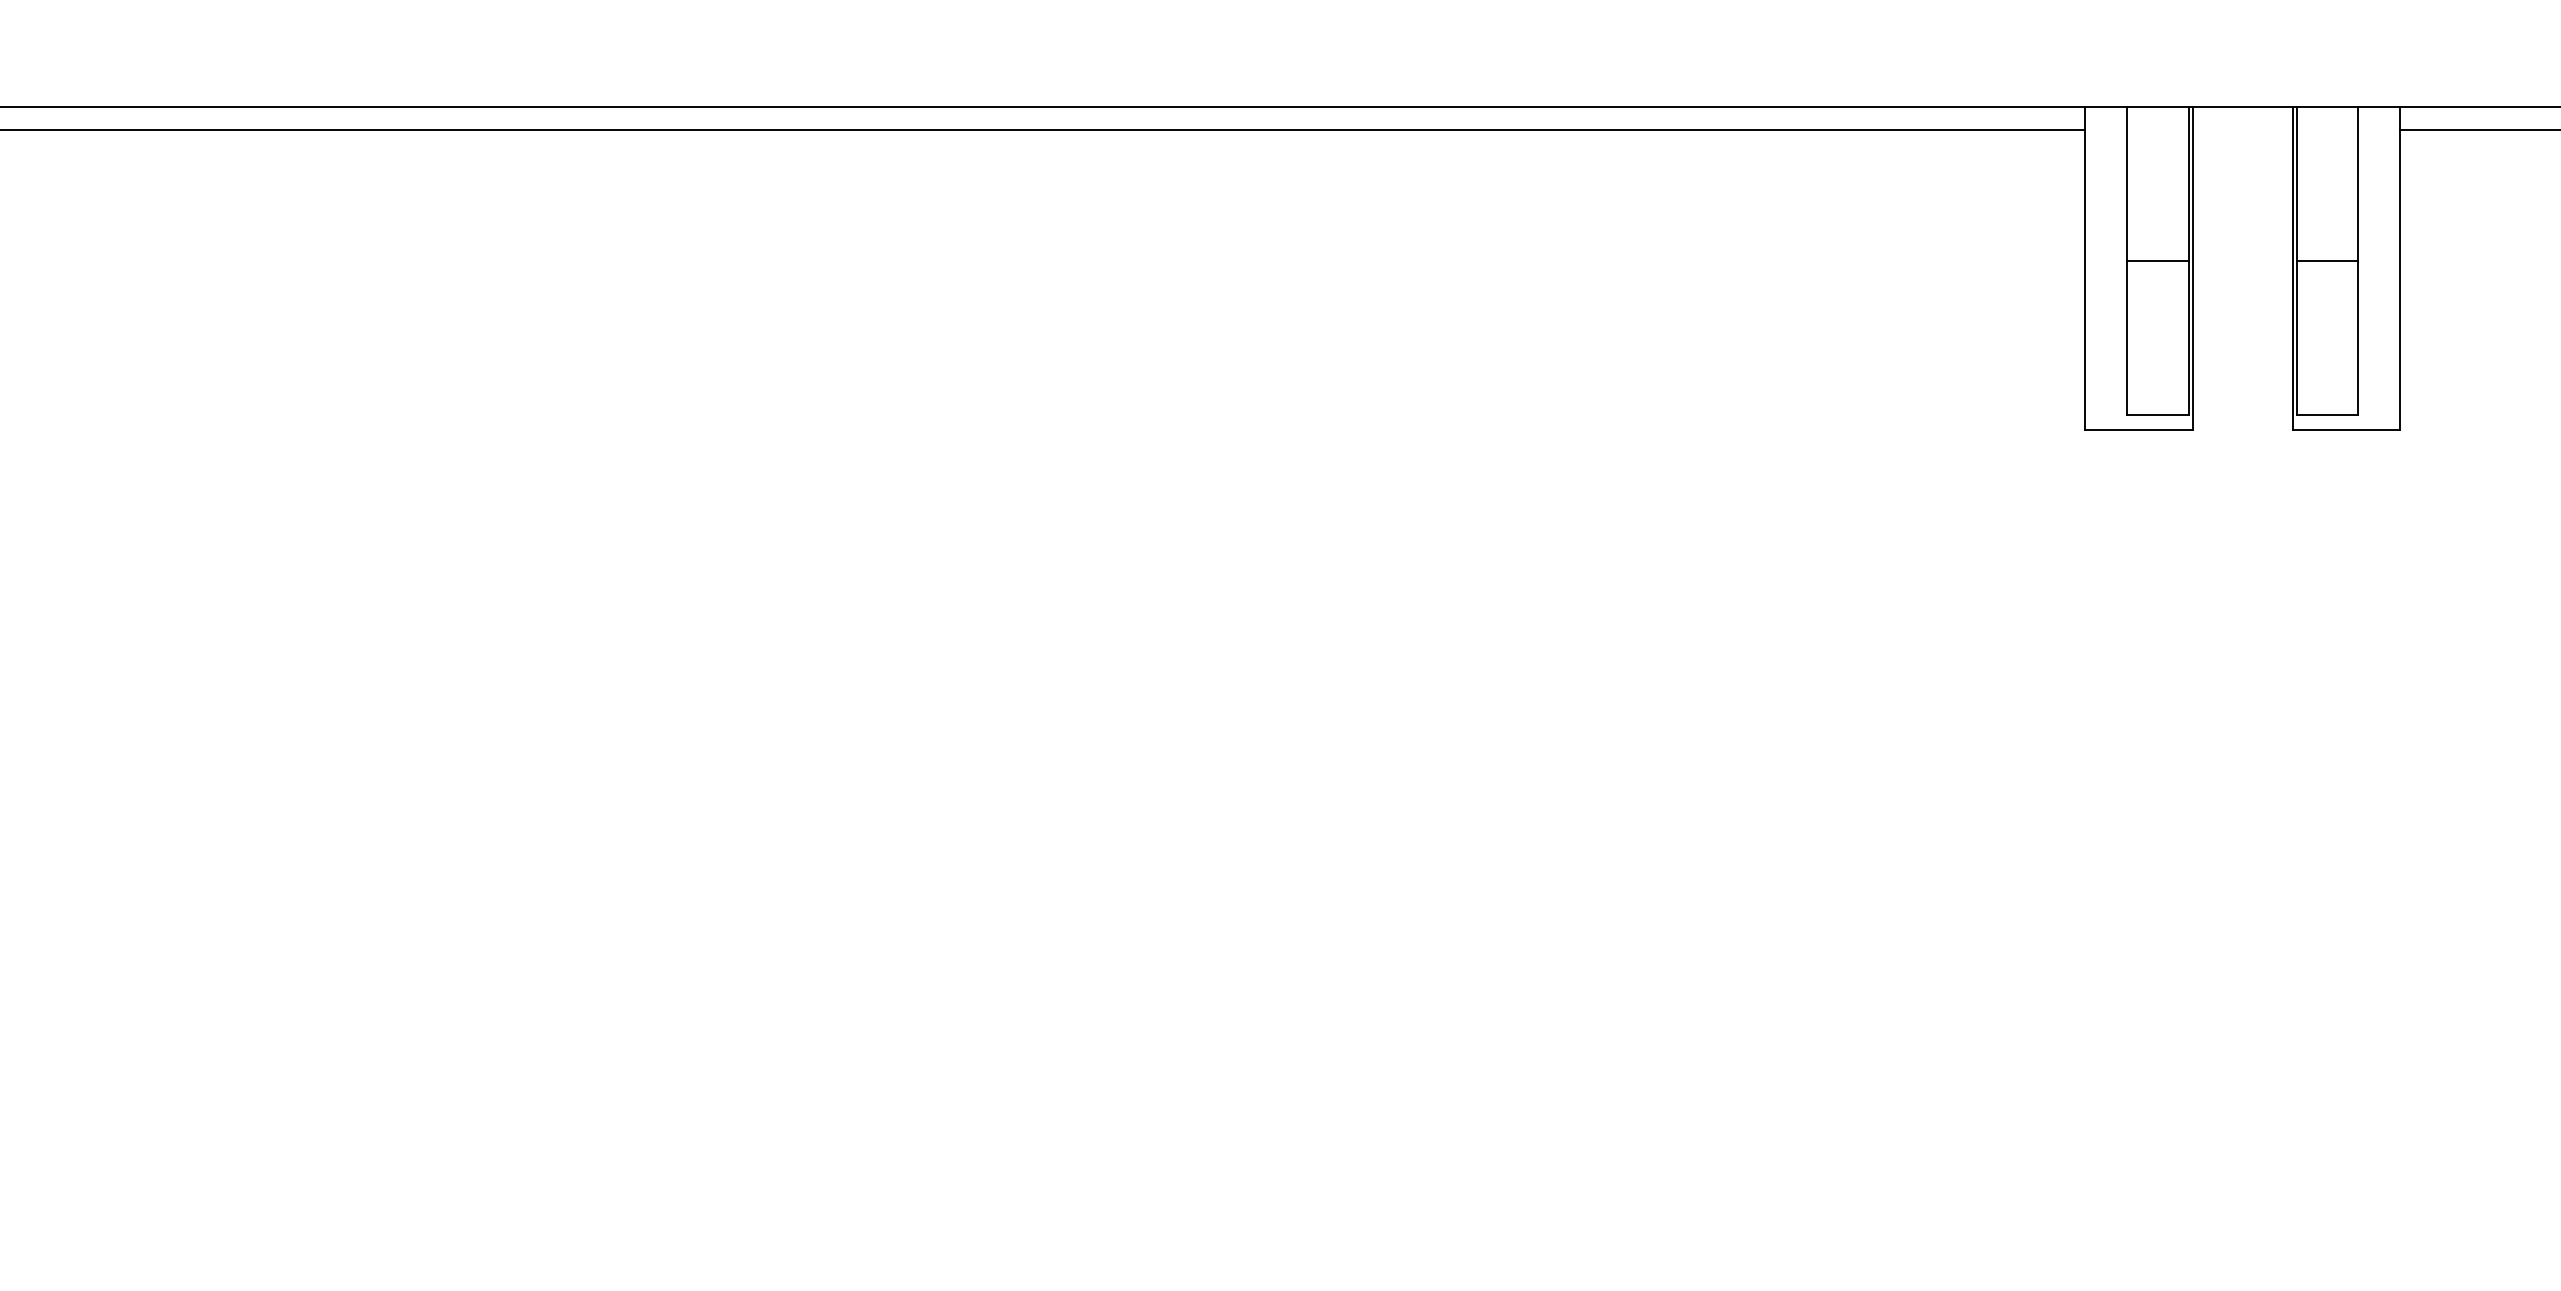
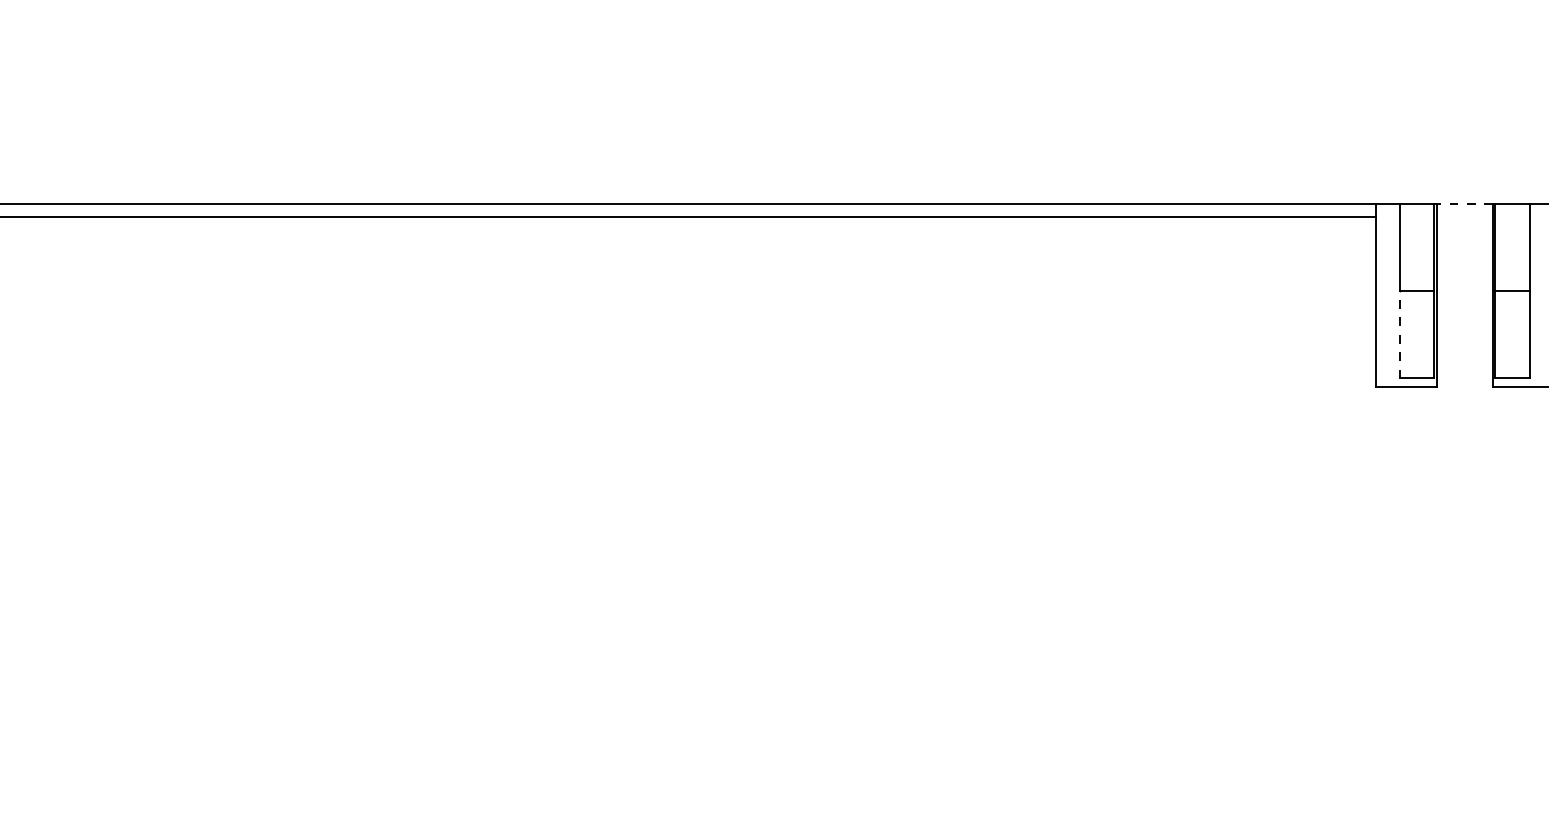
line: (2242, 107) -> (1464, 204), solid -> dashed
line: (2127, 337) -> (1399, 334), solid -> dashed

